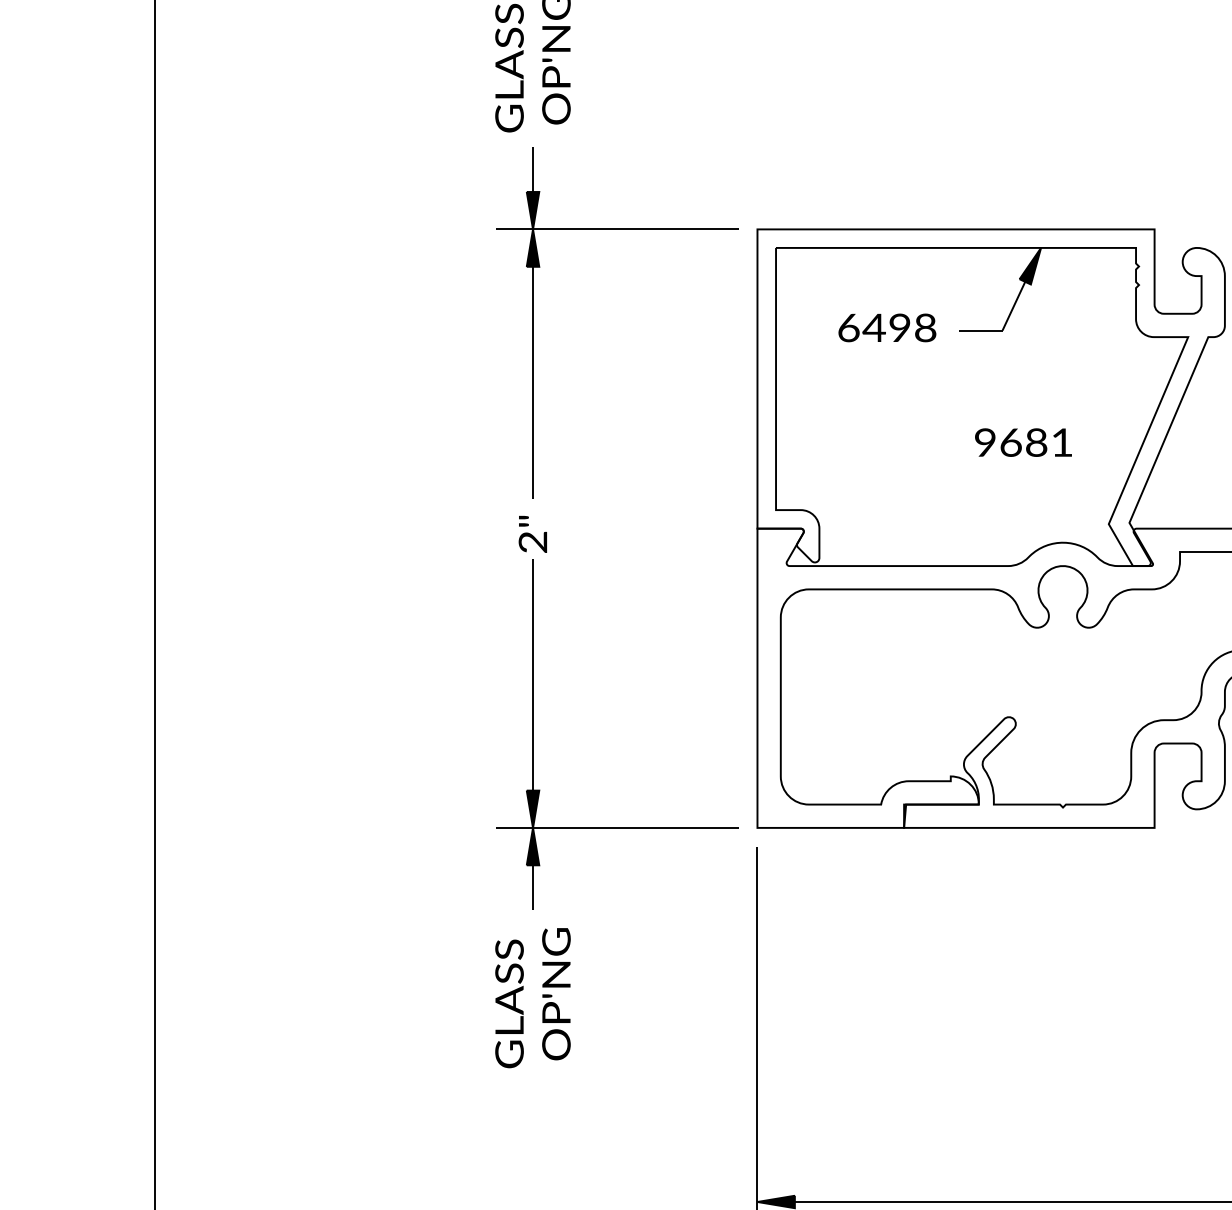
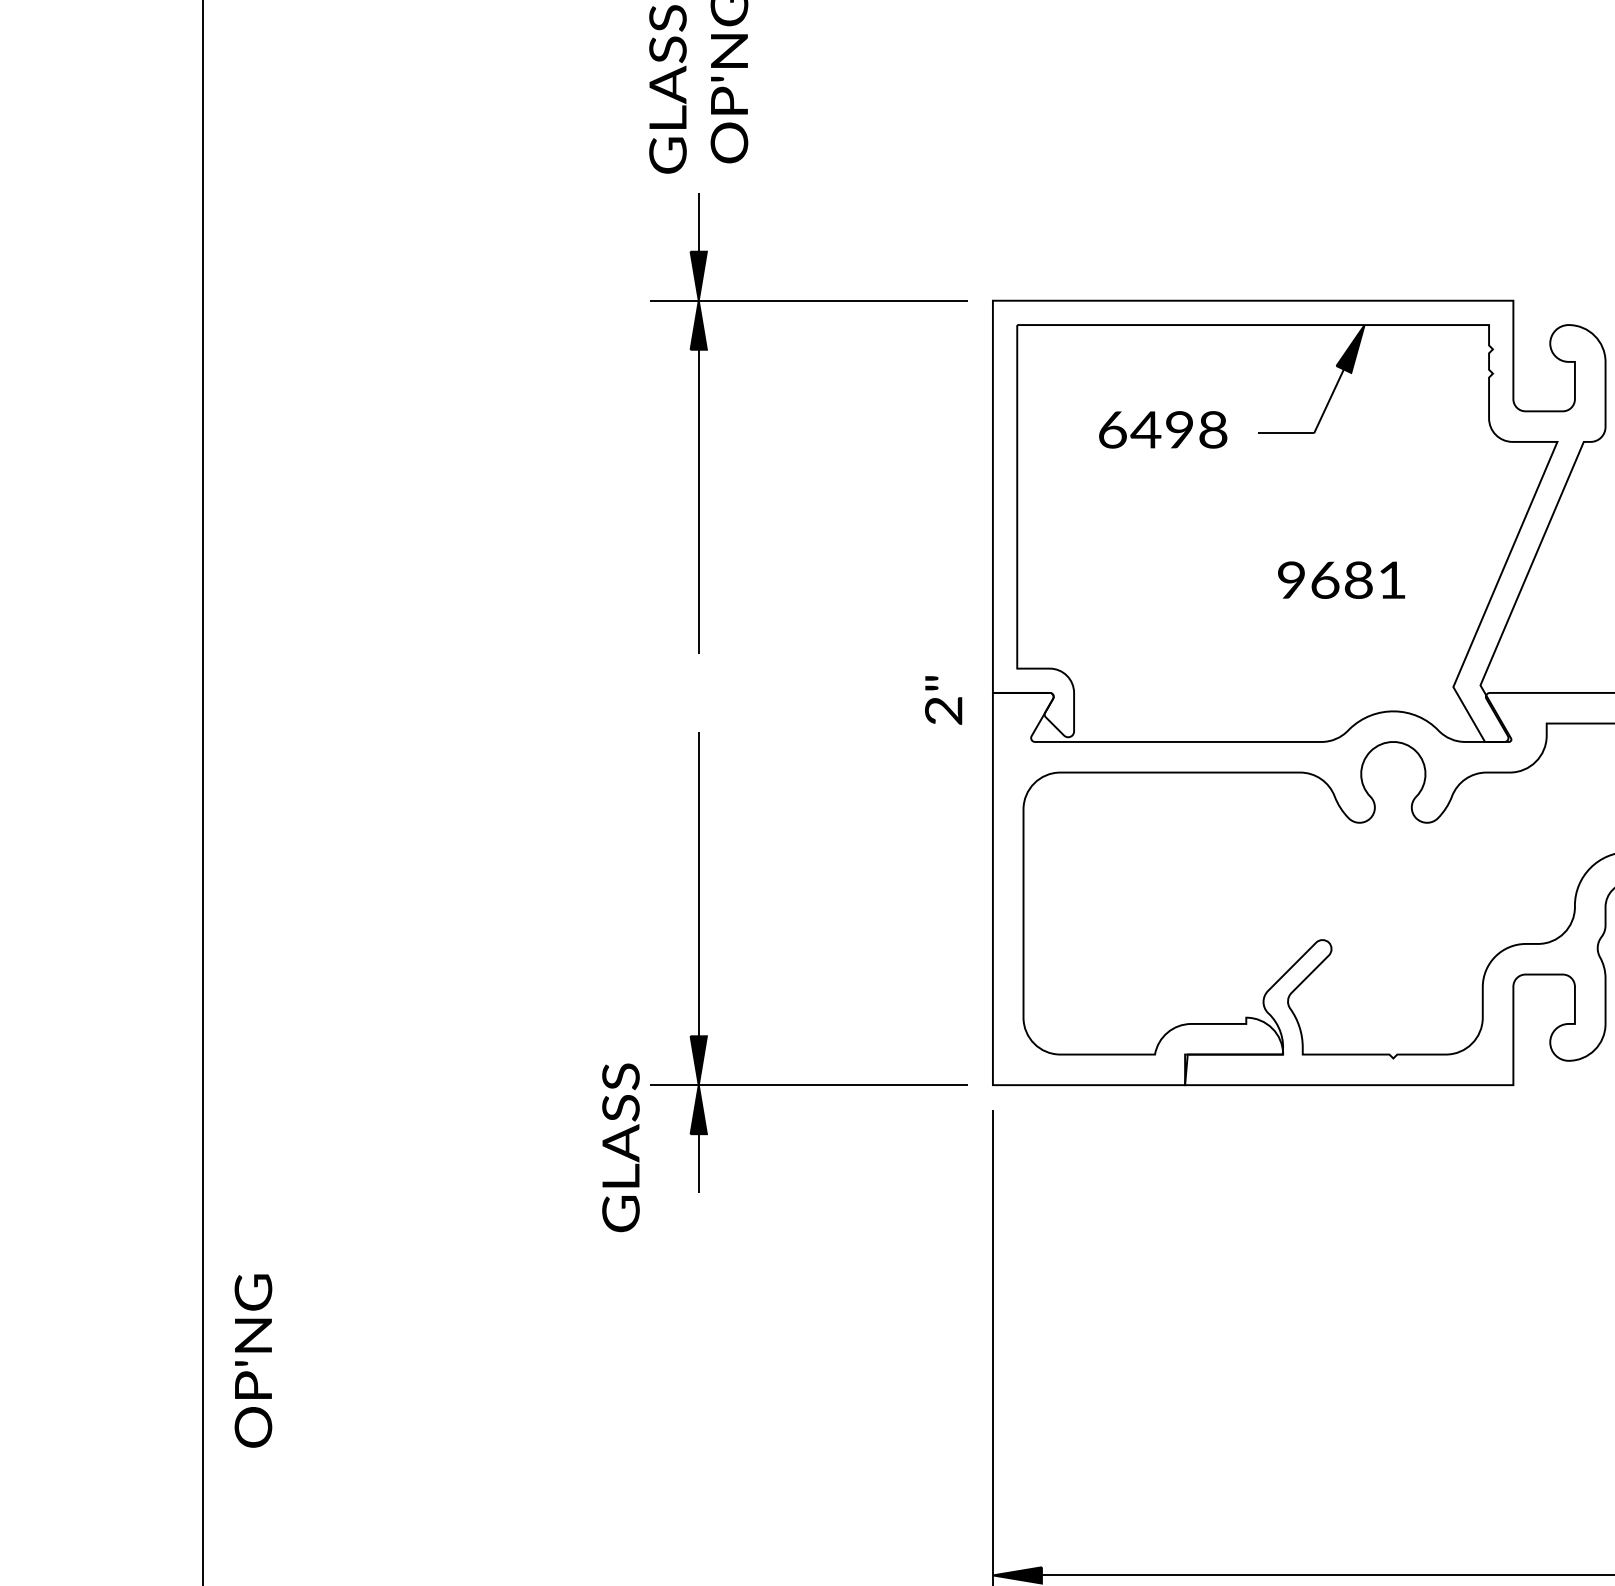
text: (532, 534) -> (943, 700), moved
text: (556, 993) -> (253, 1360), moved
text: (509, 1003) -> (620, 1147), moved

